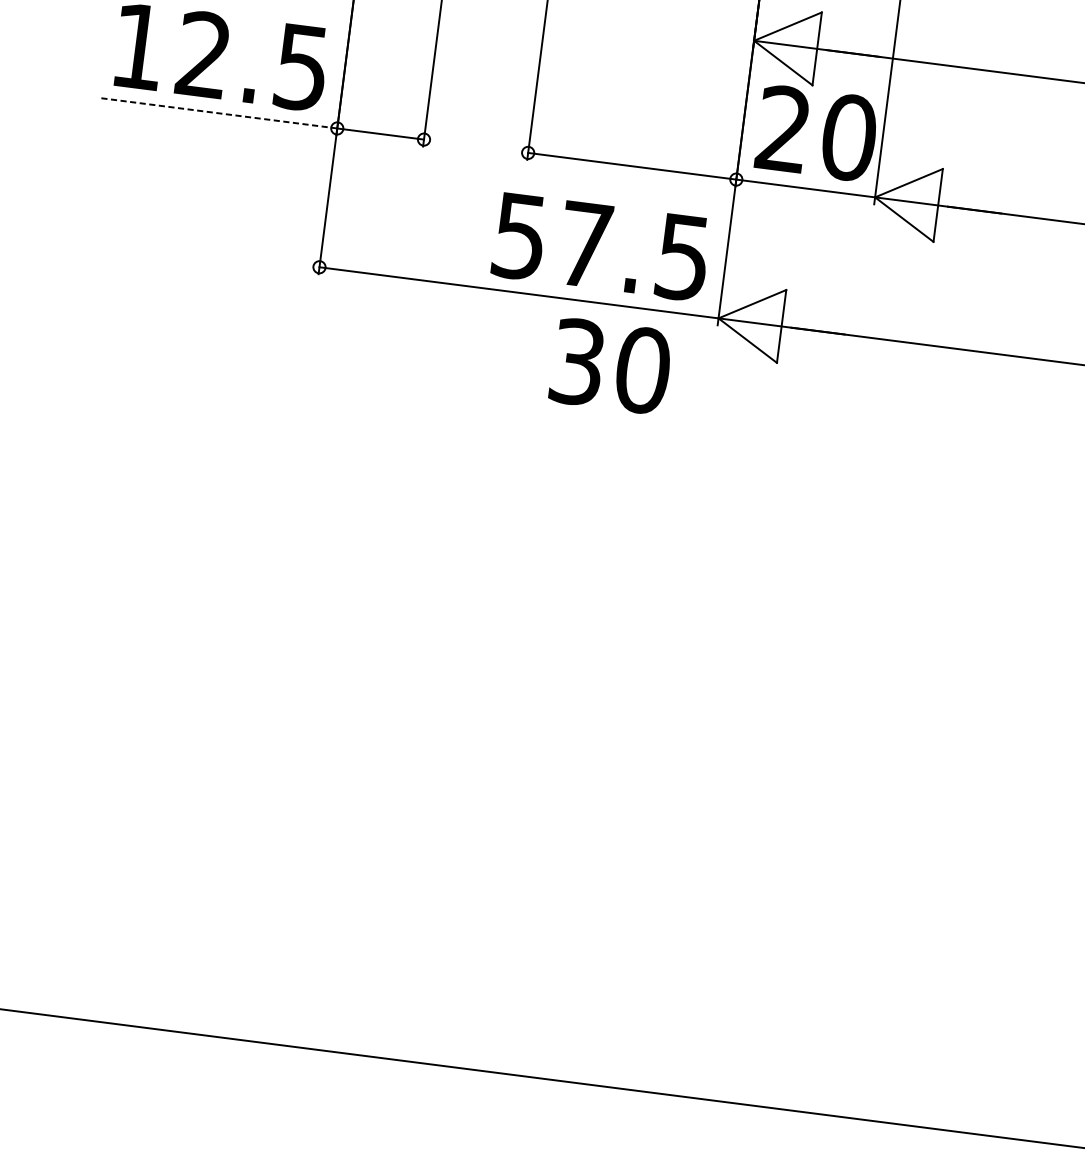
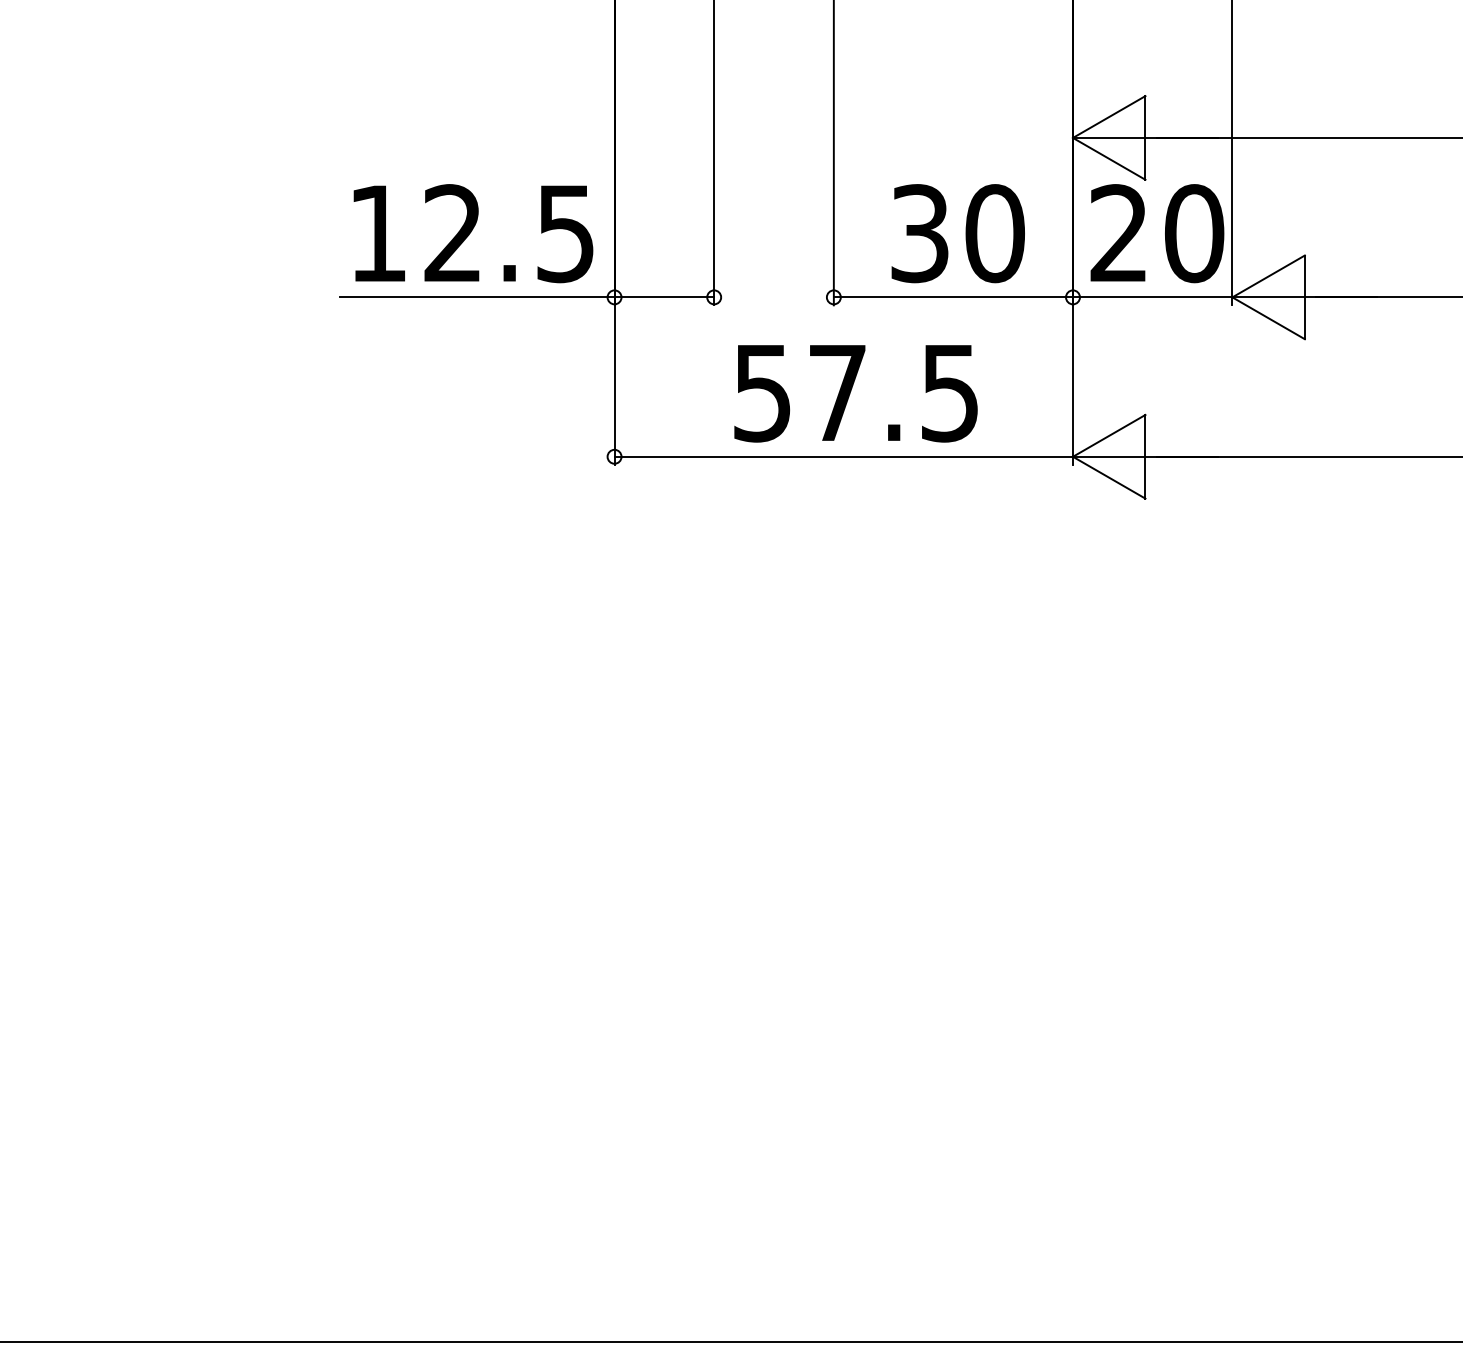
line: (217, 113) -> (477, 297), dashed -> solid
text: (600, 247) -> (855, 393), moved
text: (610, 366) -> (957, 233), moved

